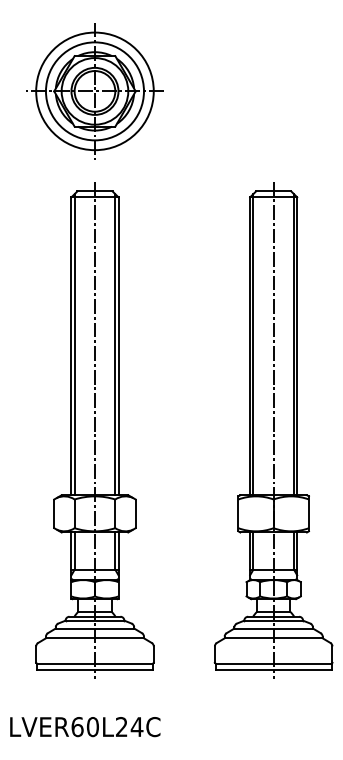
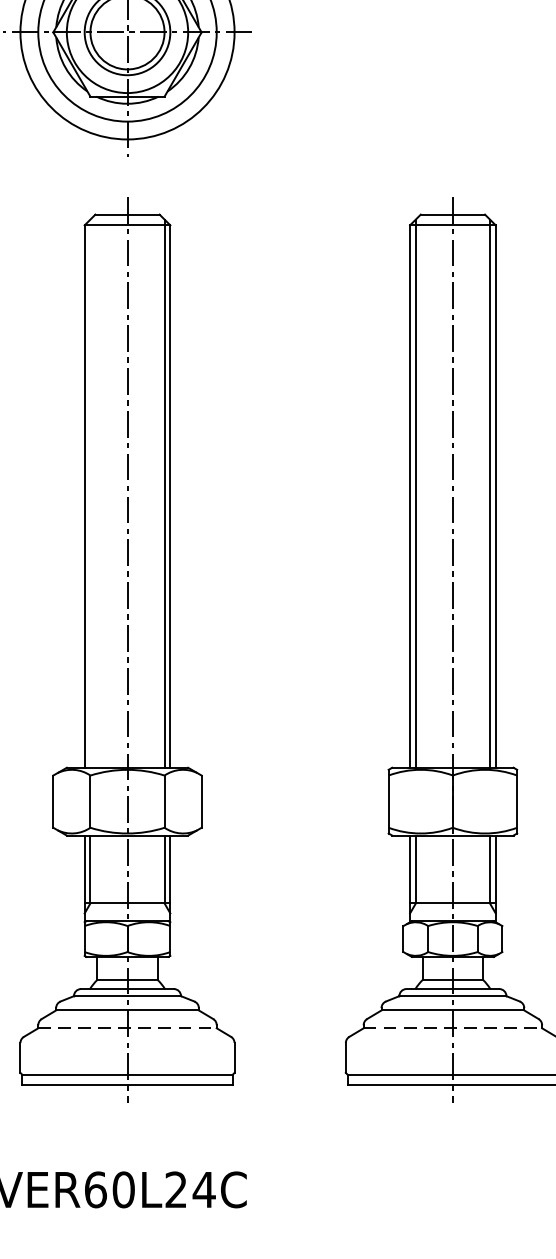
line: (74, 344) -> (90, 493), removed
line: (94, 638) -> (126, 1028), solid -> dashed
line: (273, 638) -> (452, 1028), solid -> dashed

